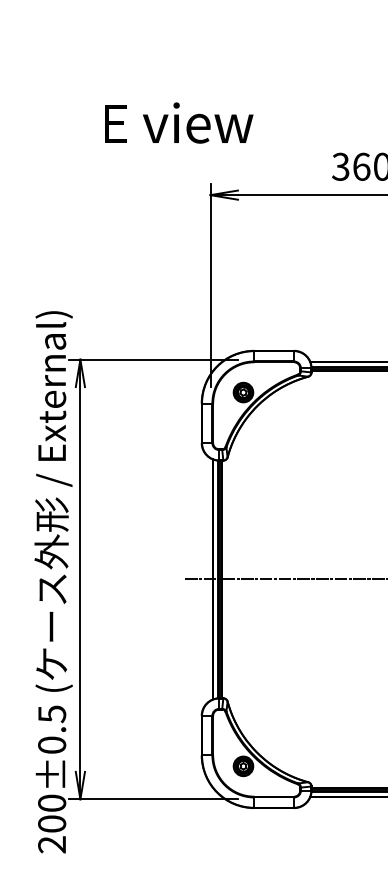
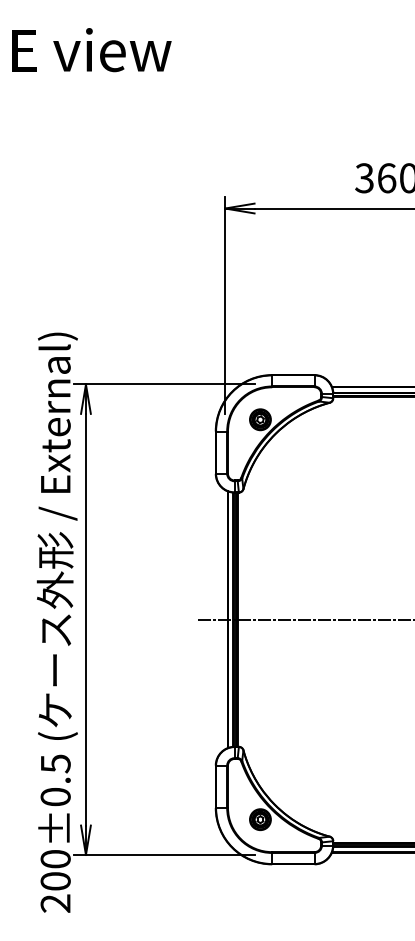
text: (179, 122) -> (92, 49), moved

